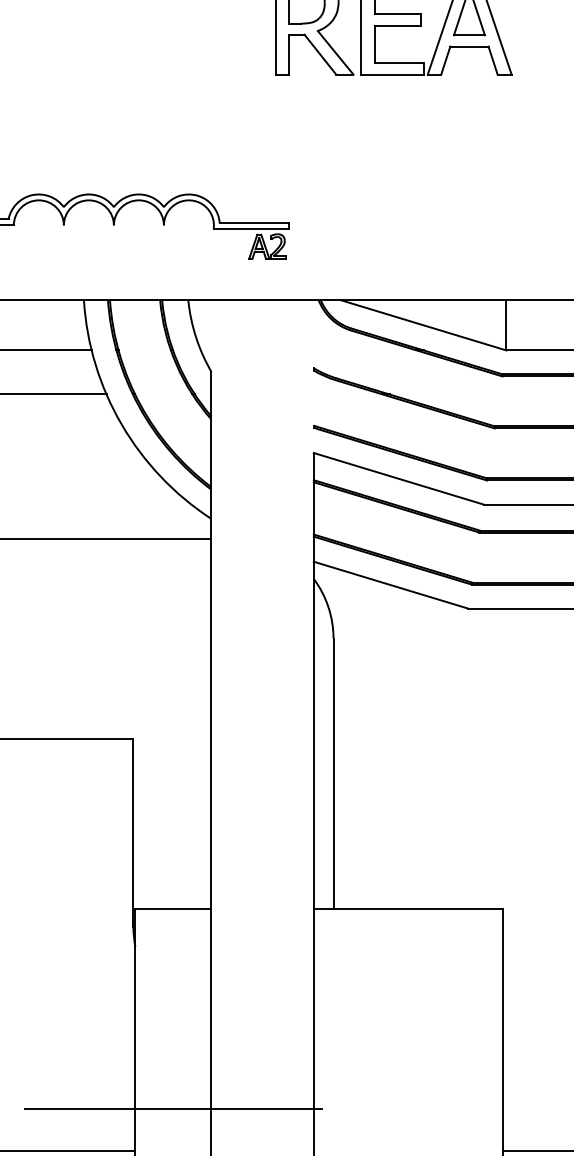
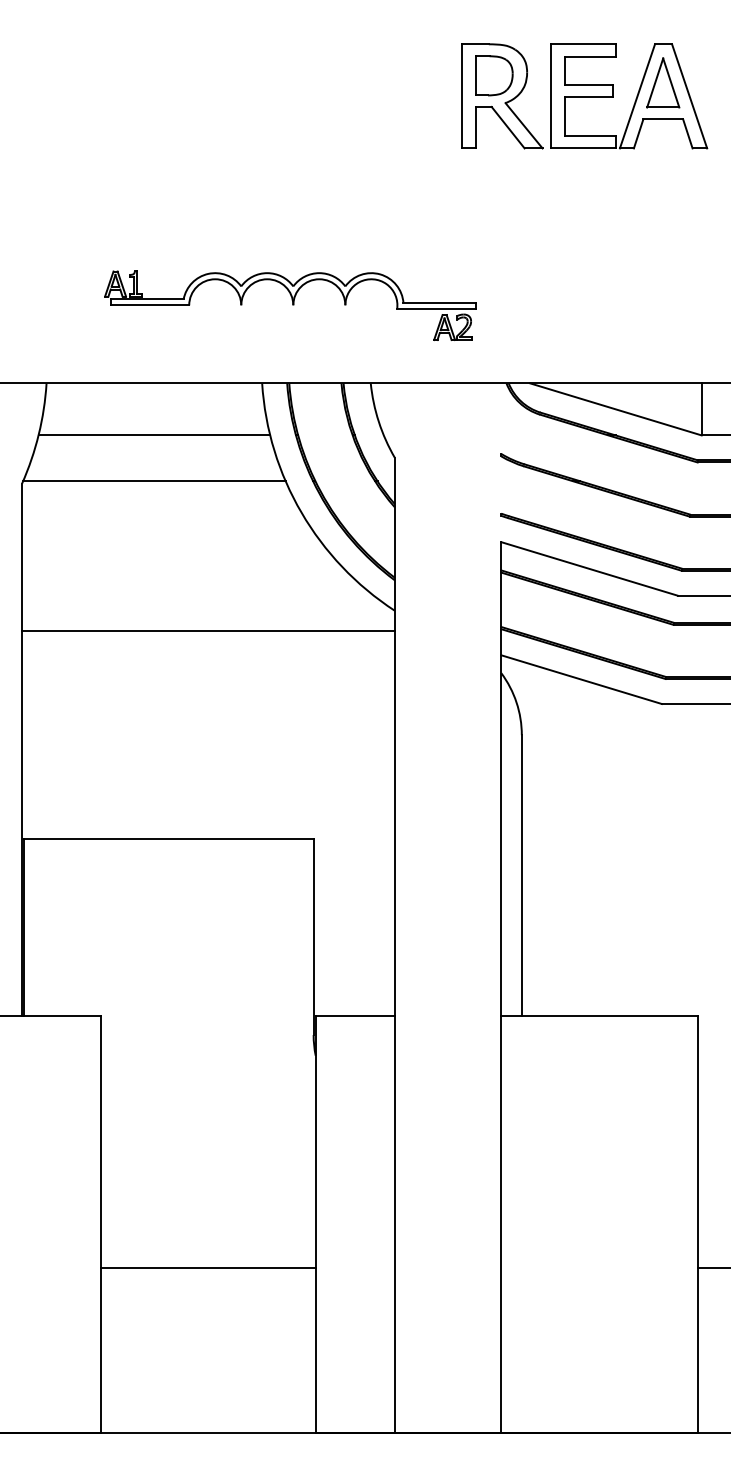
line: (173, 1108) -> (355, 1224), removed

